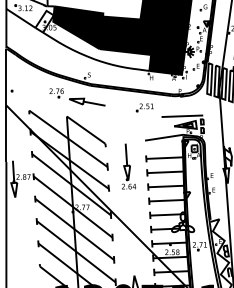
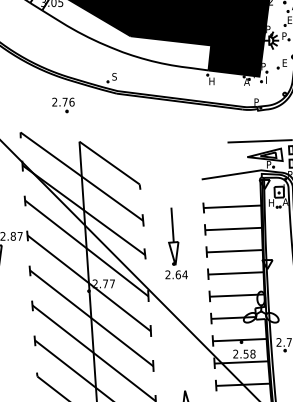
part: (87, 101) -> (111, 118), removed
part: (144, 107) -> (200, 127), removed
part: (129, 166) -> (177, 243), moved

